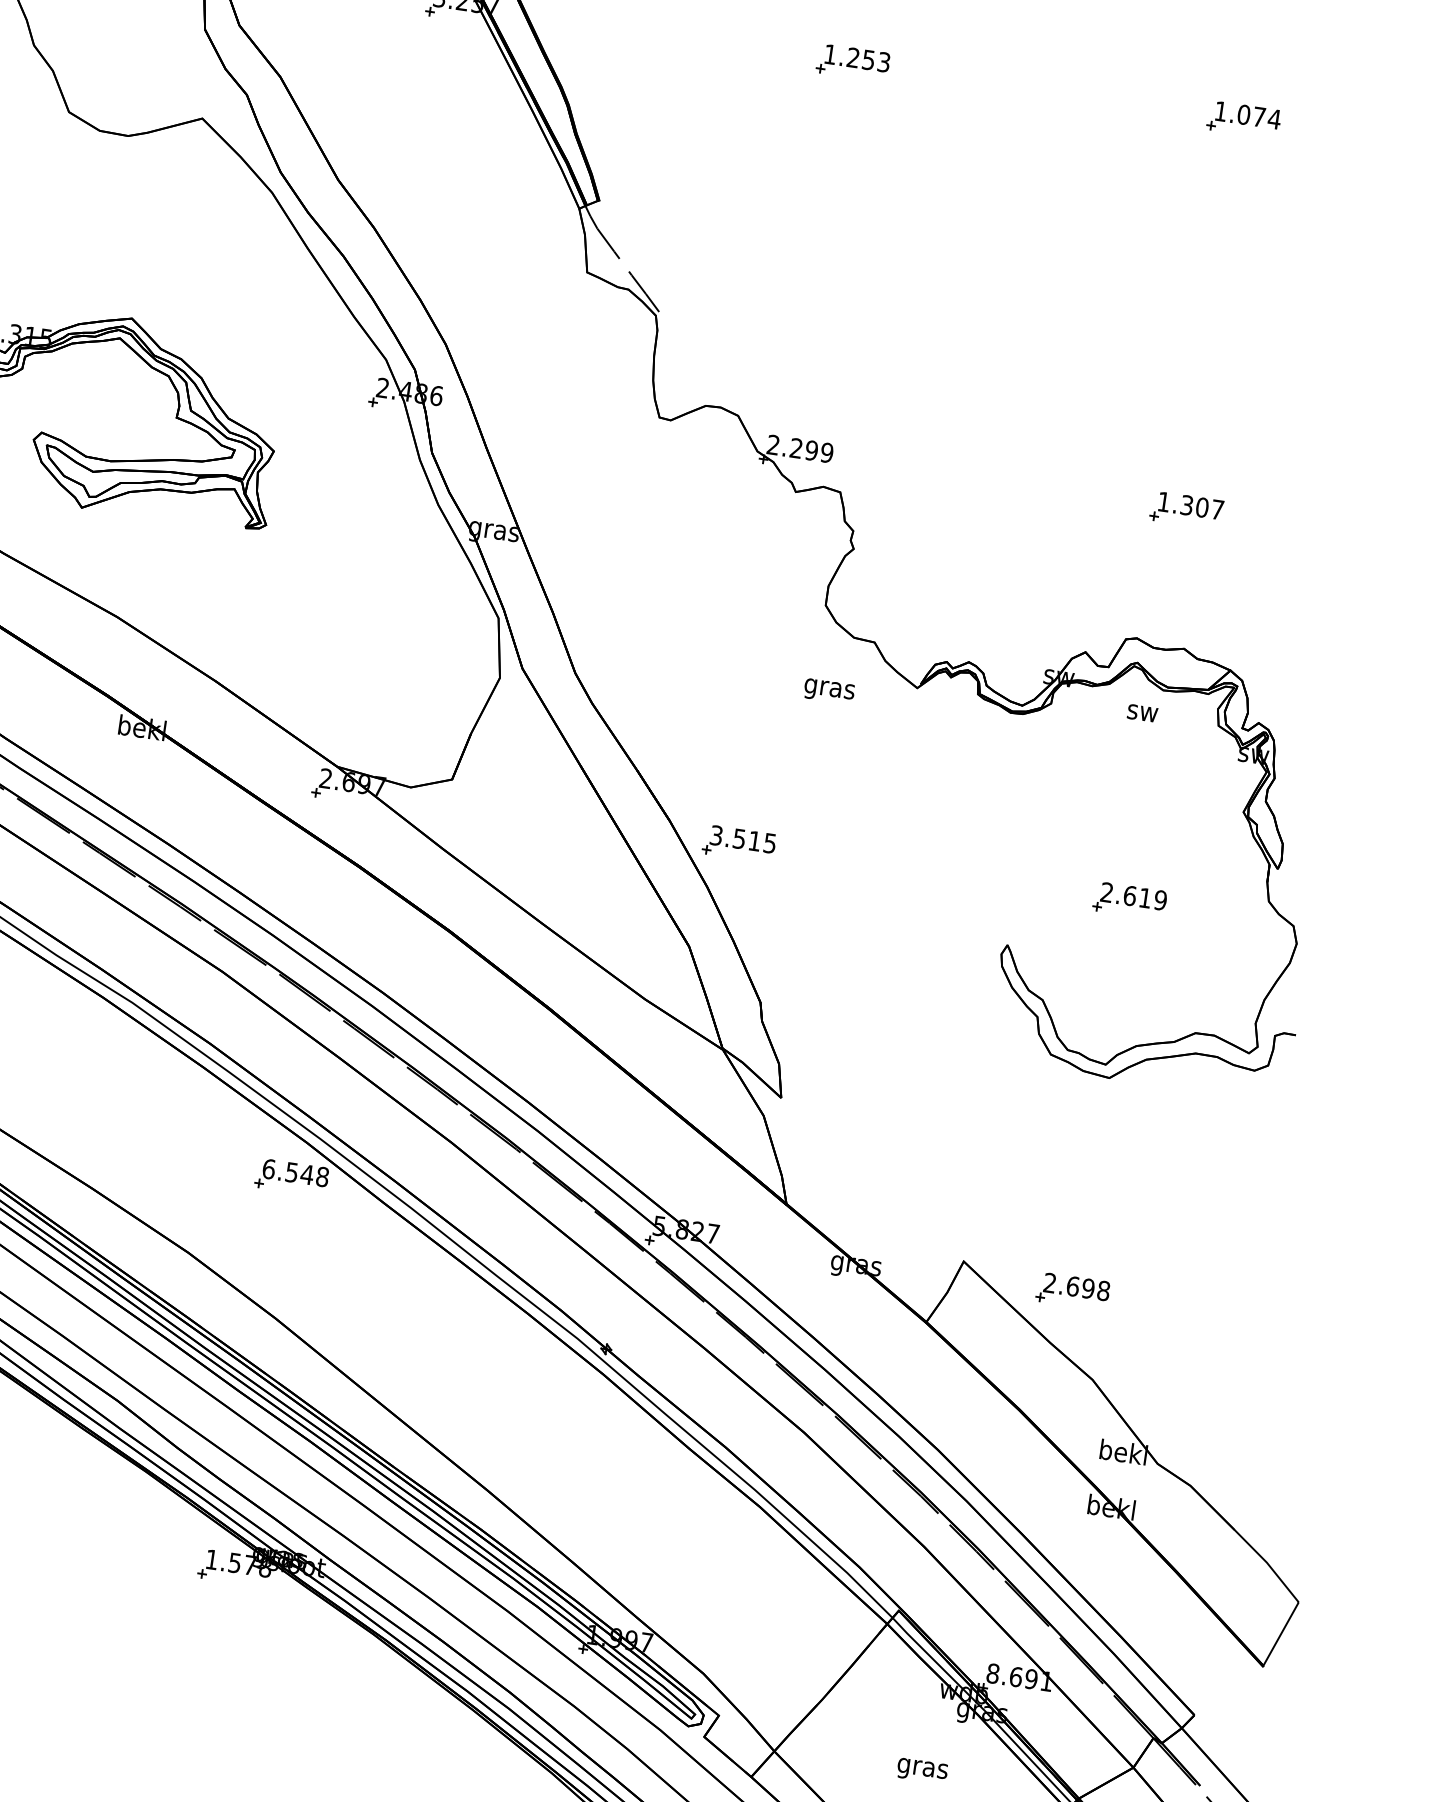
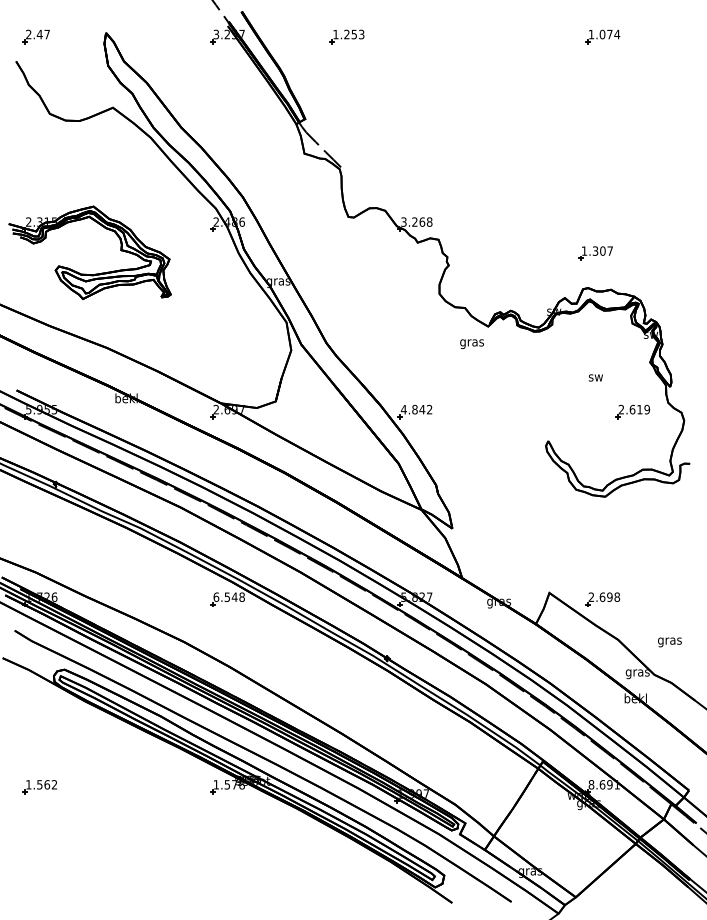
part: (851, 61) -> (346, 36), moved
text: (799, 447) -> (416, 221), 2.299 -> 3.268
part: (1186, 510) -> (595, 253), moved
text: (827, 691) -> (471, 344), moved
text: (1141, 712) -> (595, 377), moved
text: (742, 839) -> (416, 409), 3.515 -> 4.842
part: (1129, 899) -> (632, 411), moved
text: (1122, 1453) -> (637, 672), bekl -> gras
text: (921, 1771) -> (669, 642), moved

